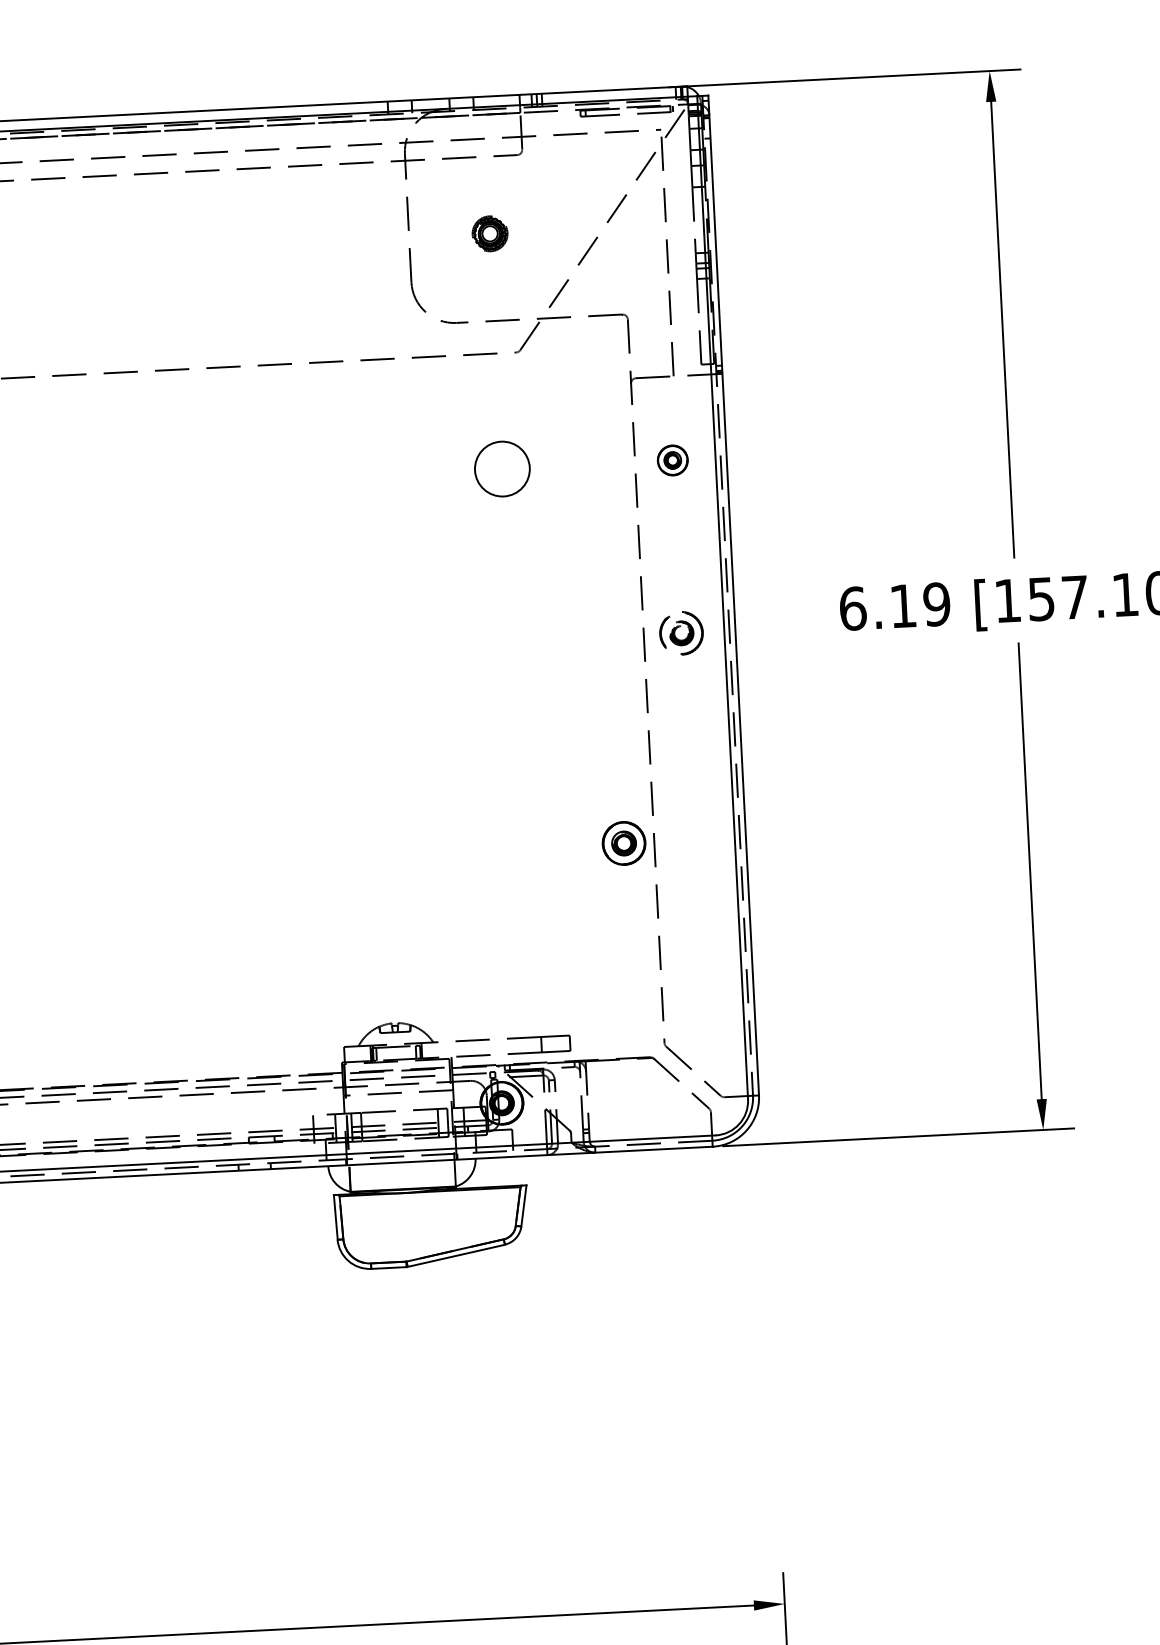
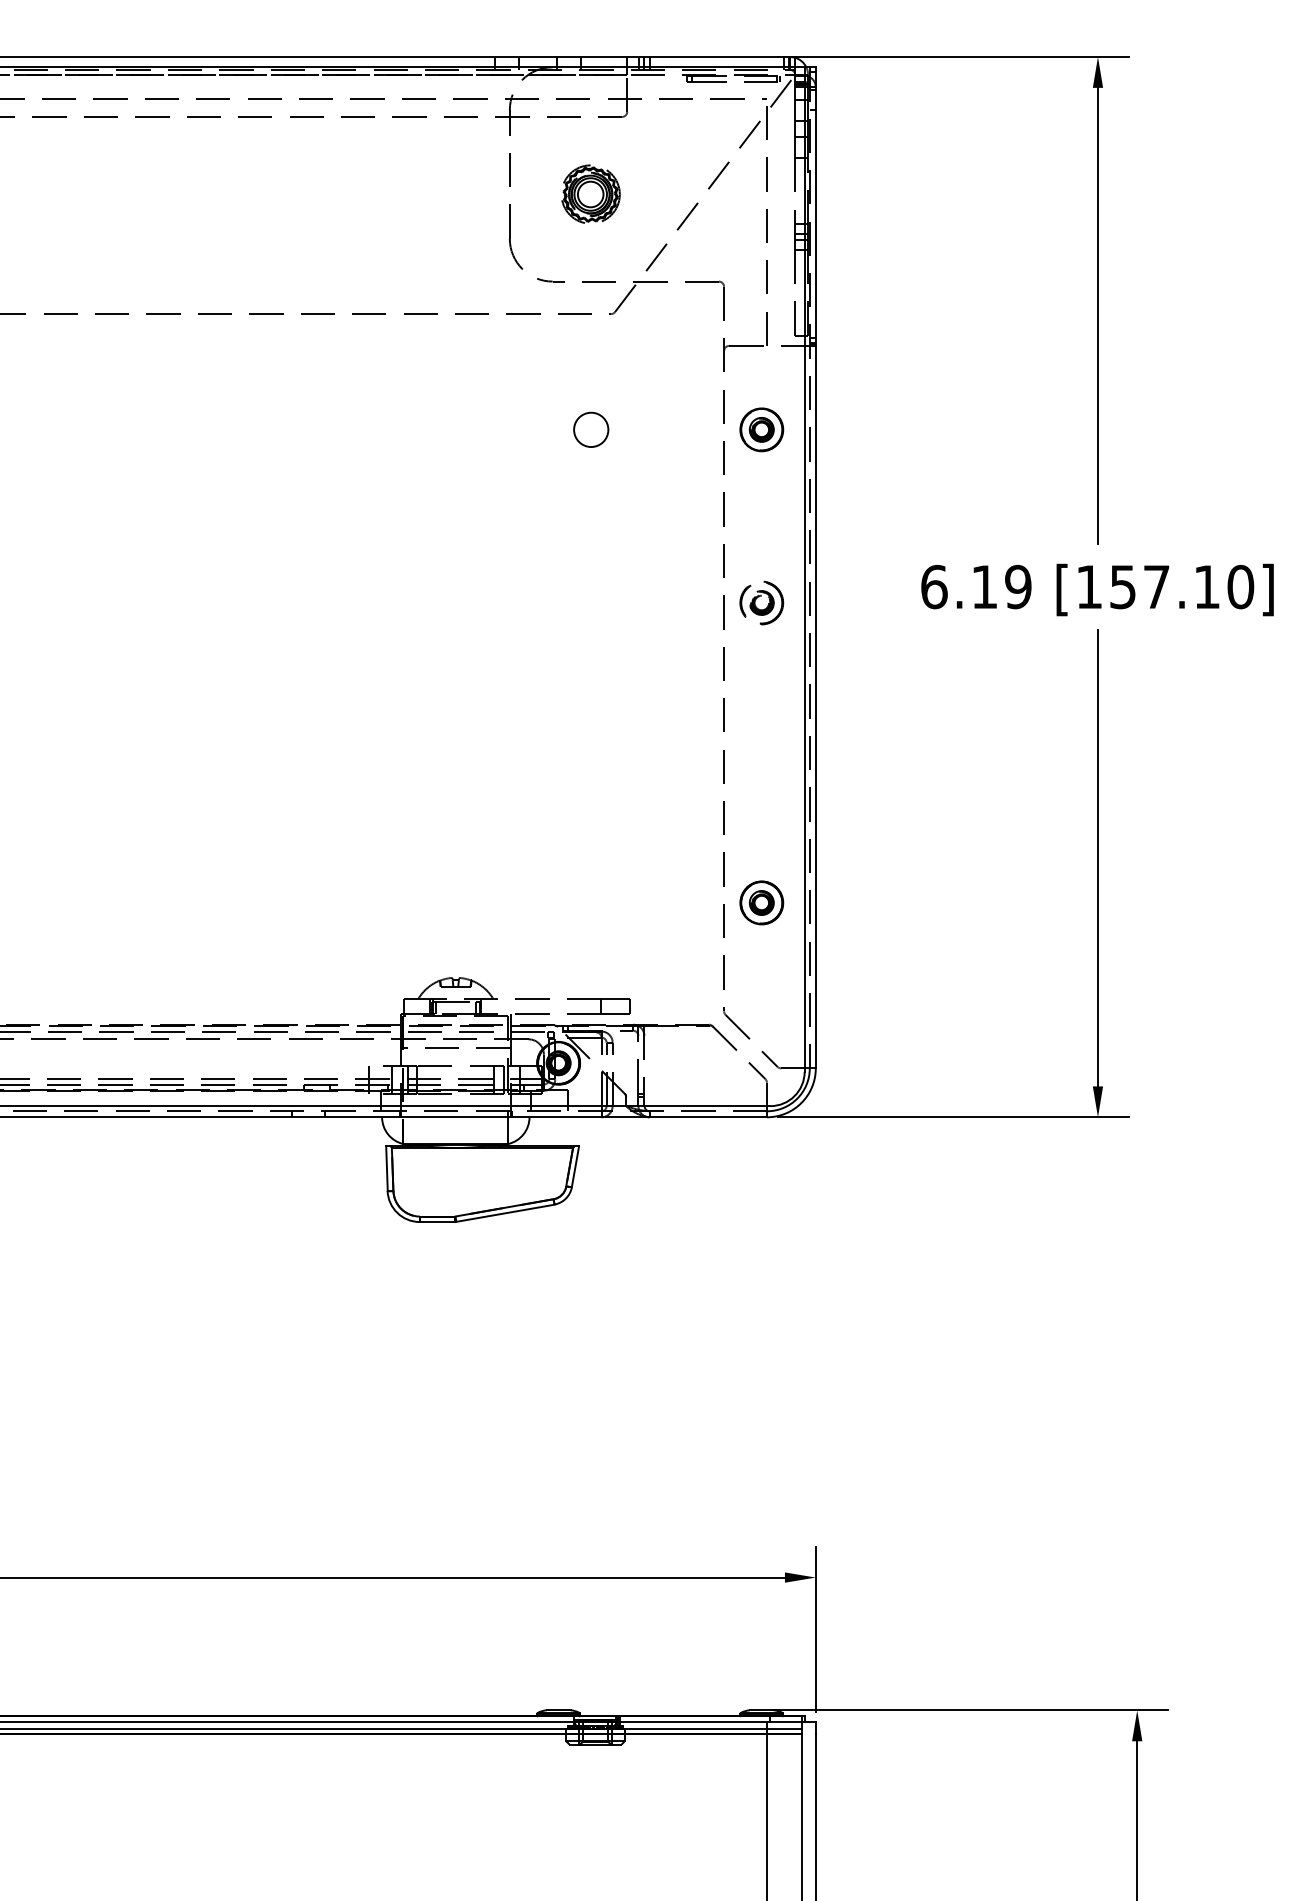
part: (489, 233) -> (590, 193), size x1.67
part: (672, 460) -> (761, 429), size x1.43
circle: (502, 468) -> (591, 429), size x0.62
part: (623, 843) -> (761, 902), moved

